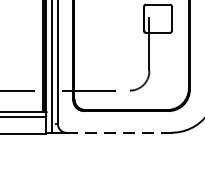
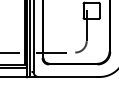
line: (118, 131) -> (68, 76), dashed -> solid

